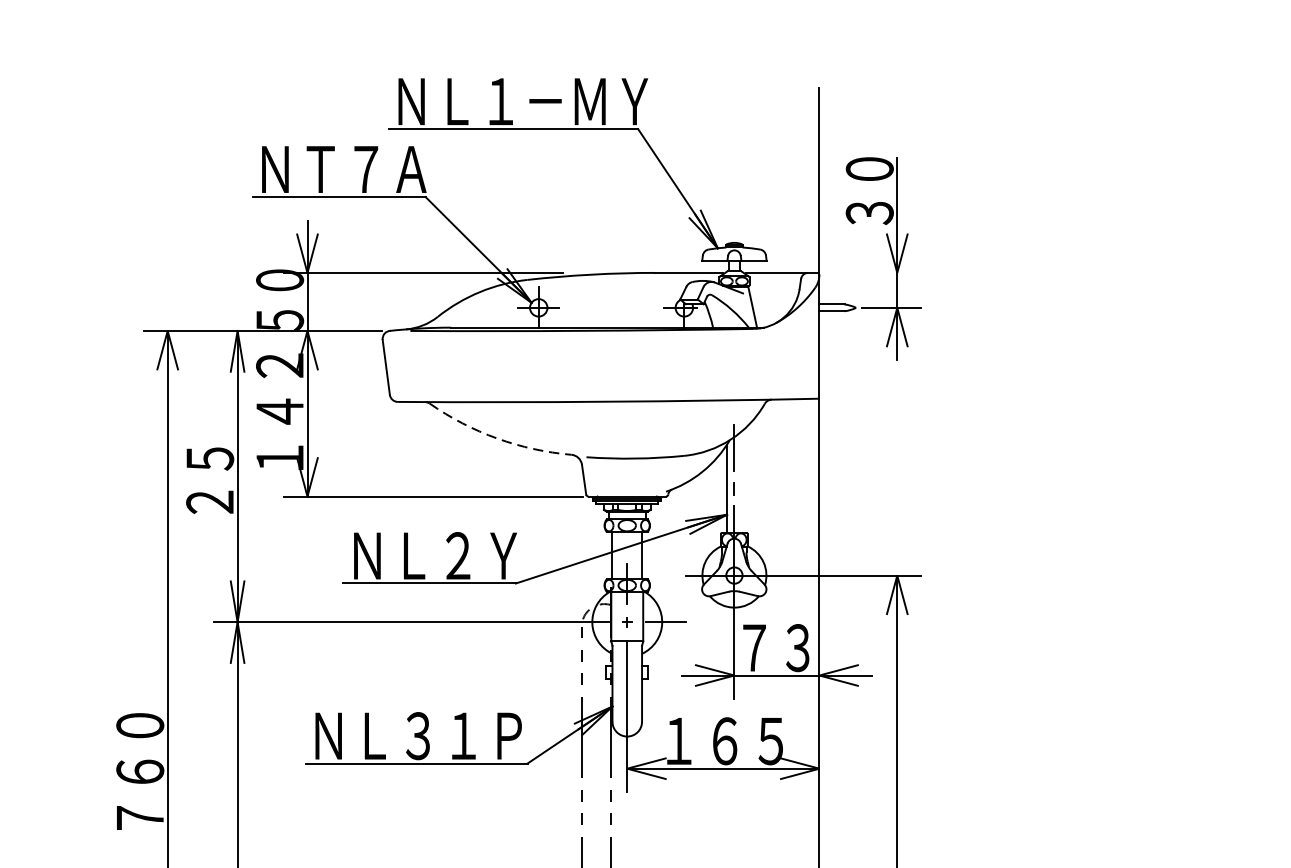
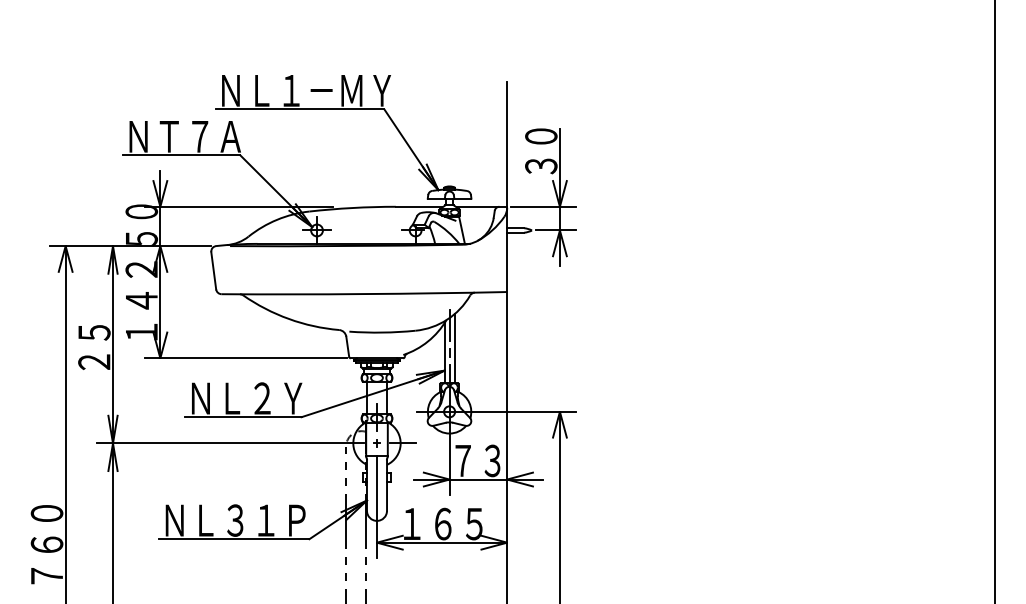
line: (873, 272) -> (543, 206), added
arc: (496, 437) -> (288, 318), dashed -> solid
line: (741, 482) -> (454, 348), added

